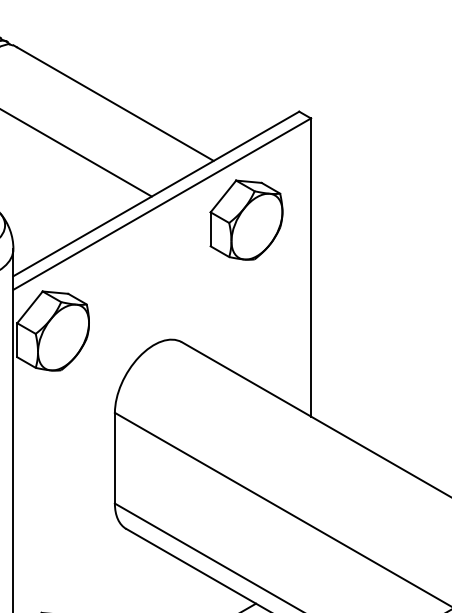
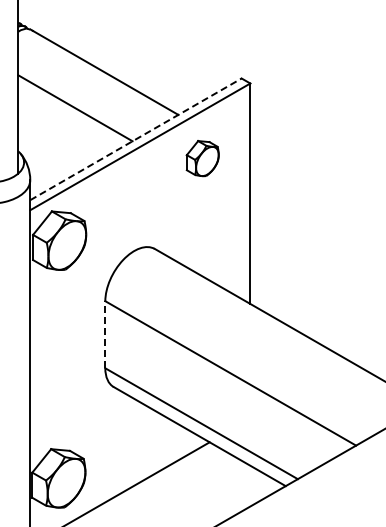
line: (155, 194) -> (135, 139), solid -> dashed
part: (246, 219) -> (202, 158), size x0.6
line: (115, 457) -> (105, 334), solid -> dashed

